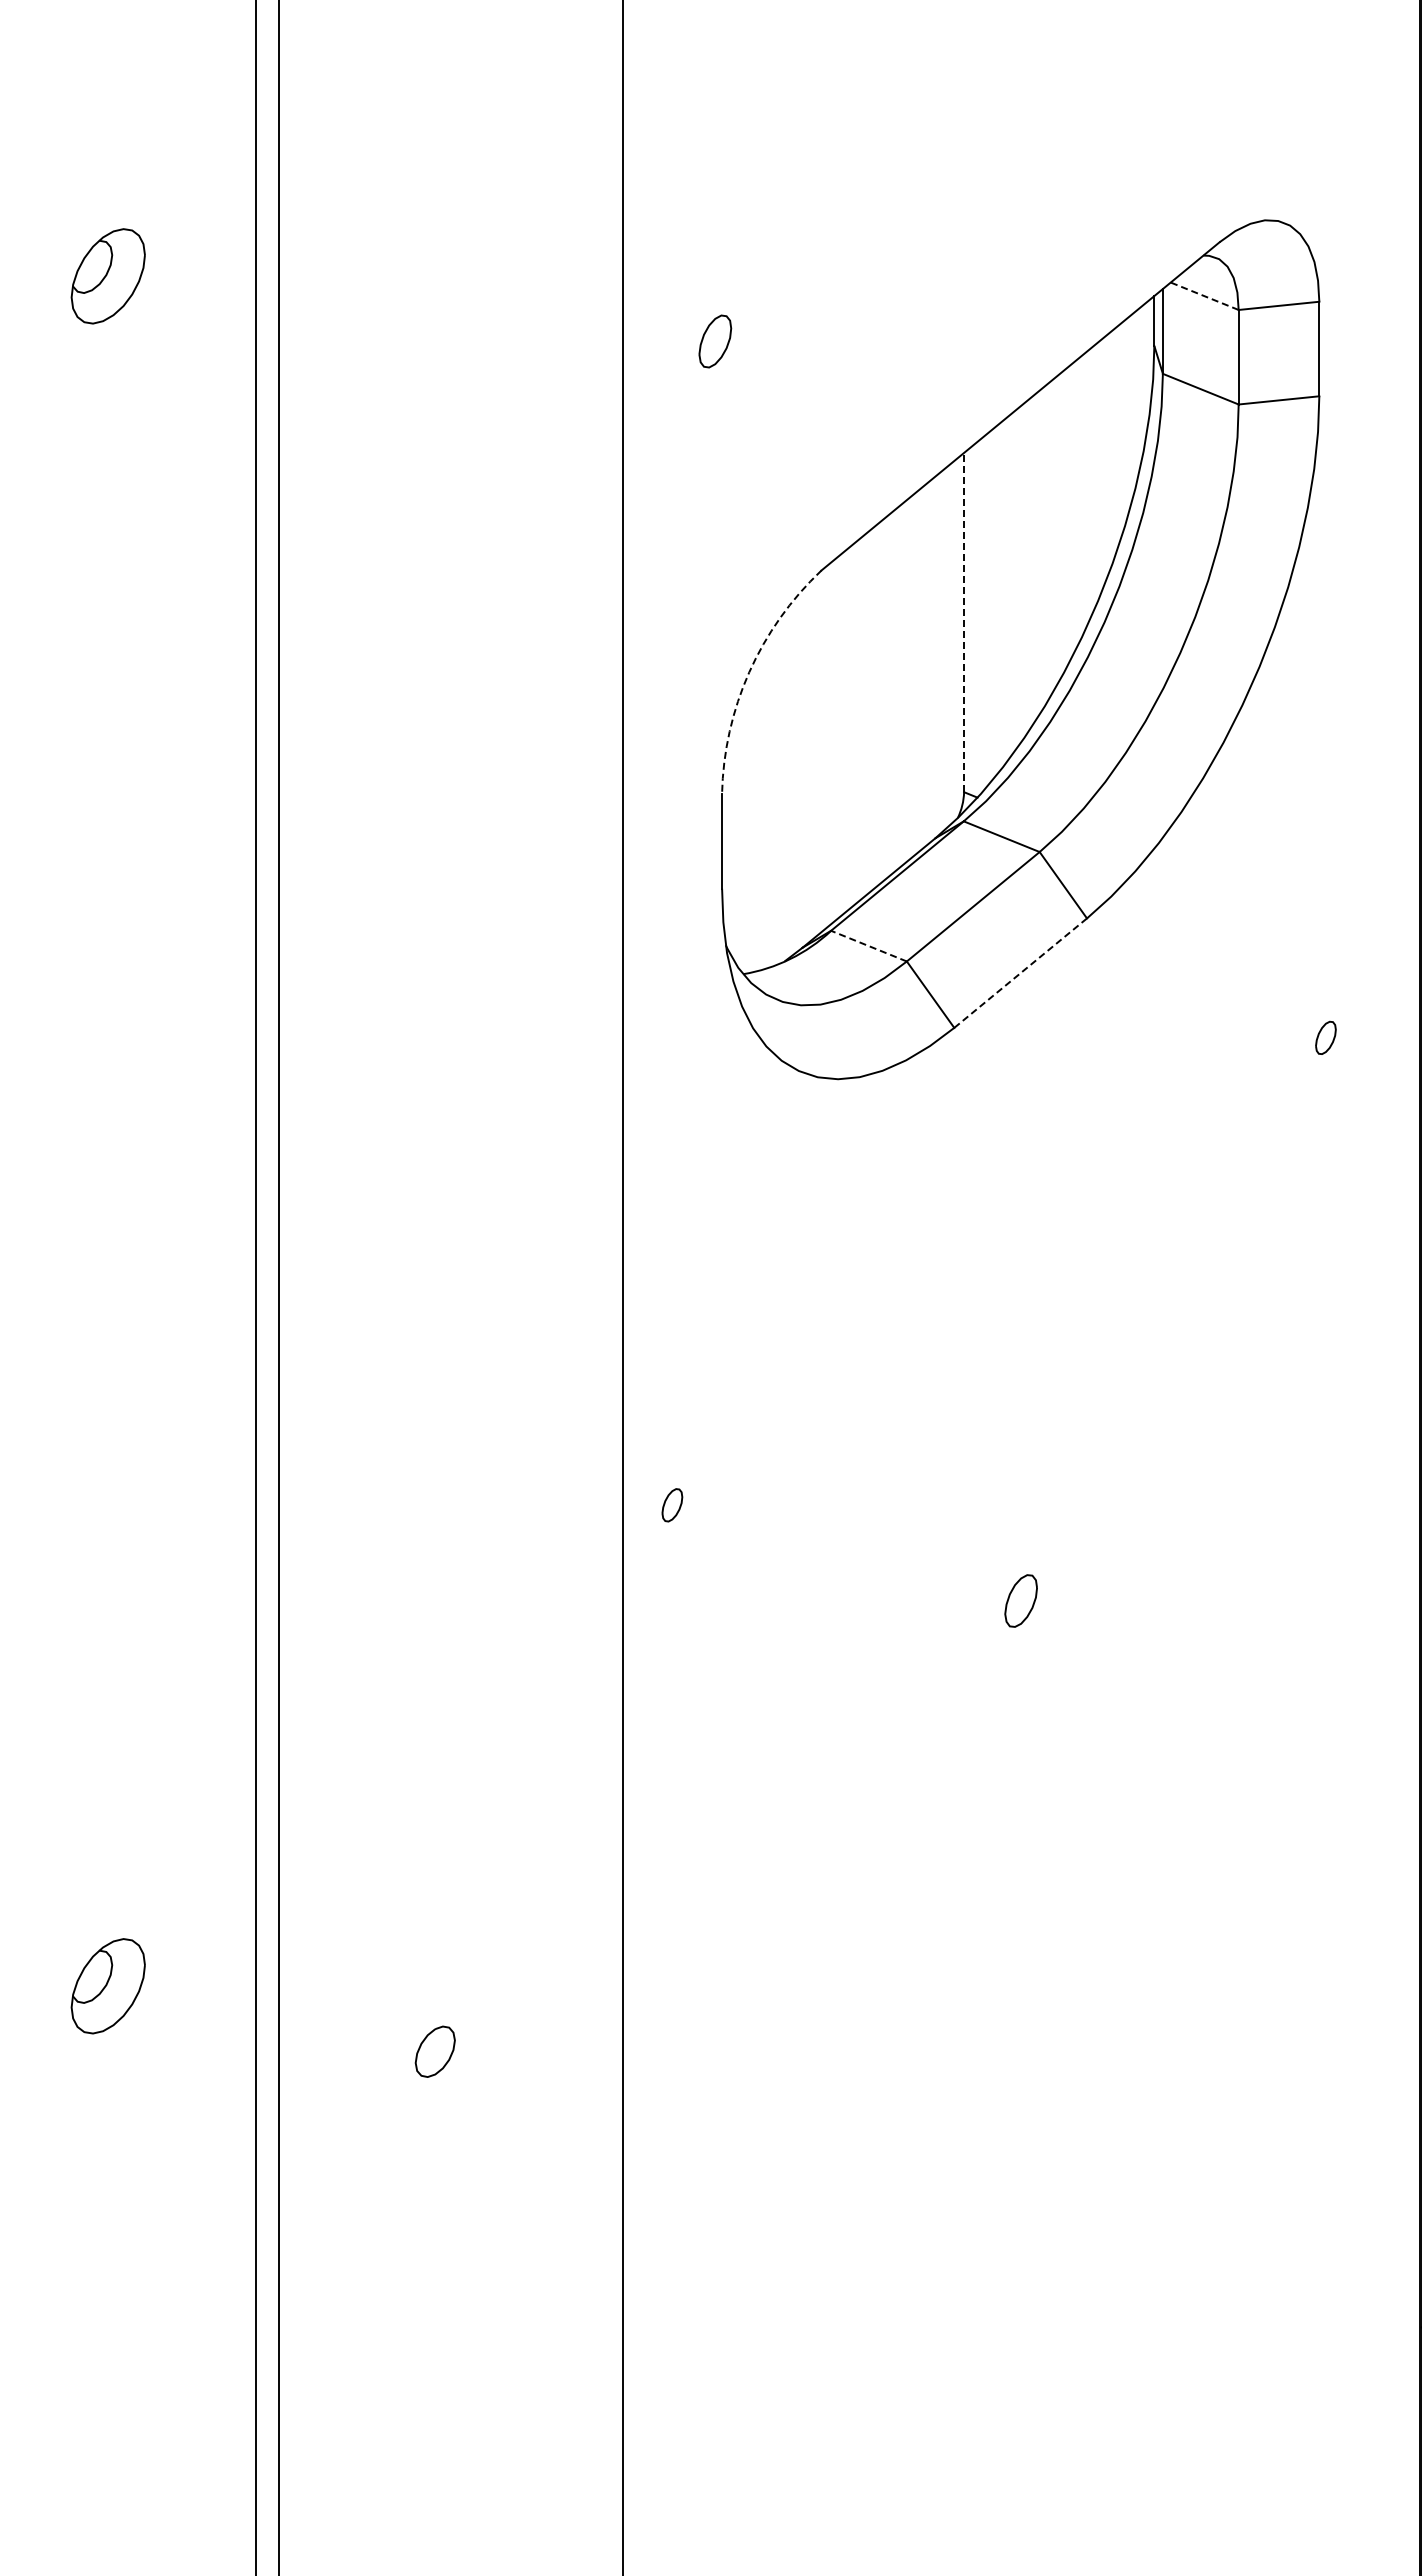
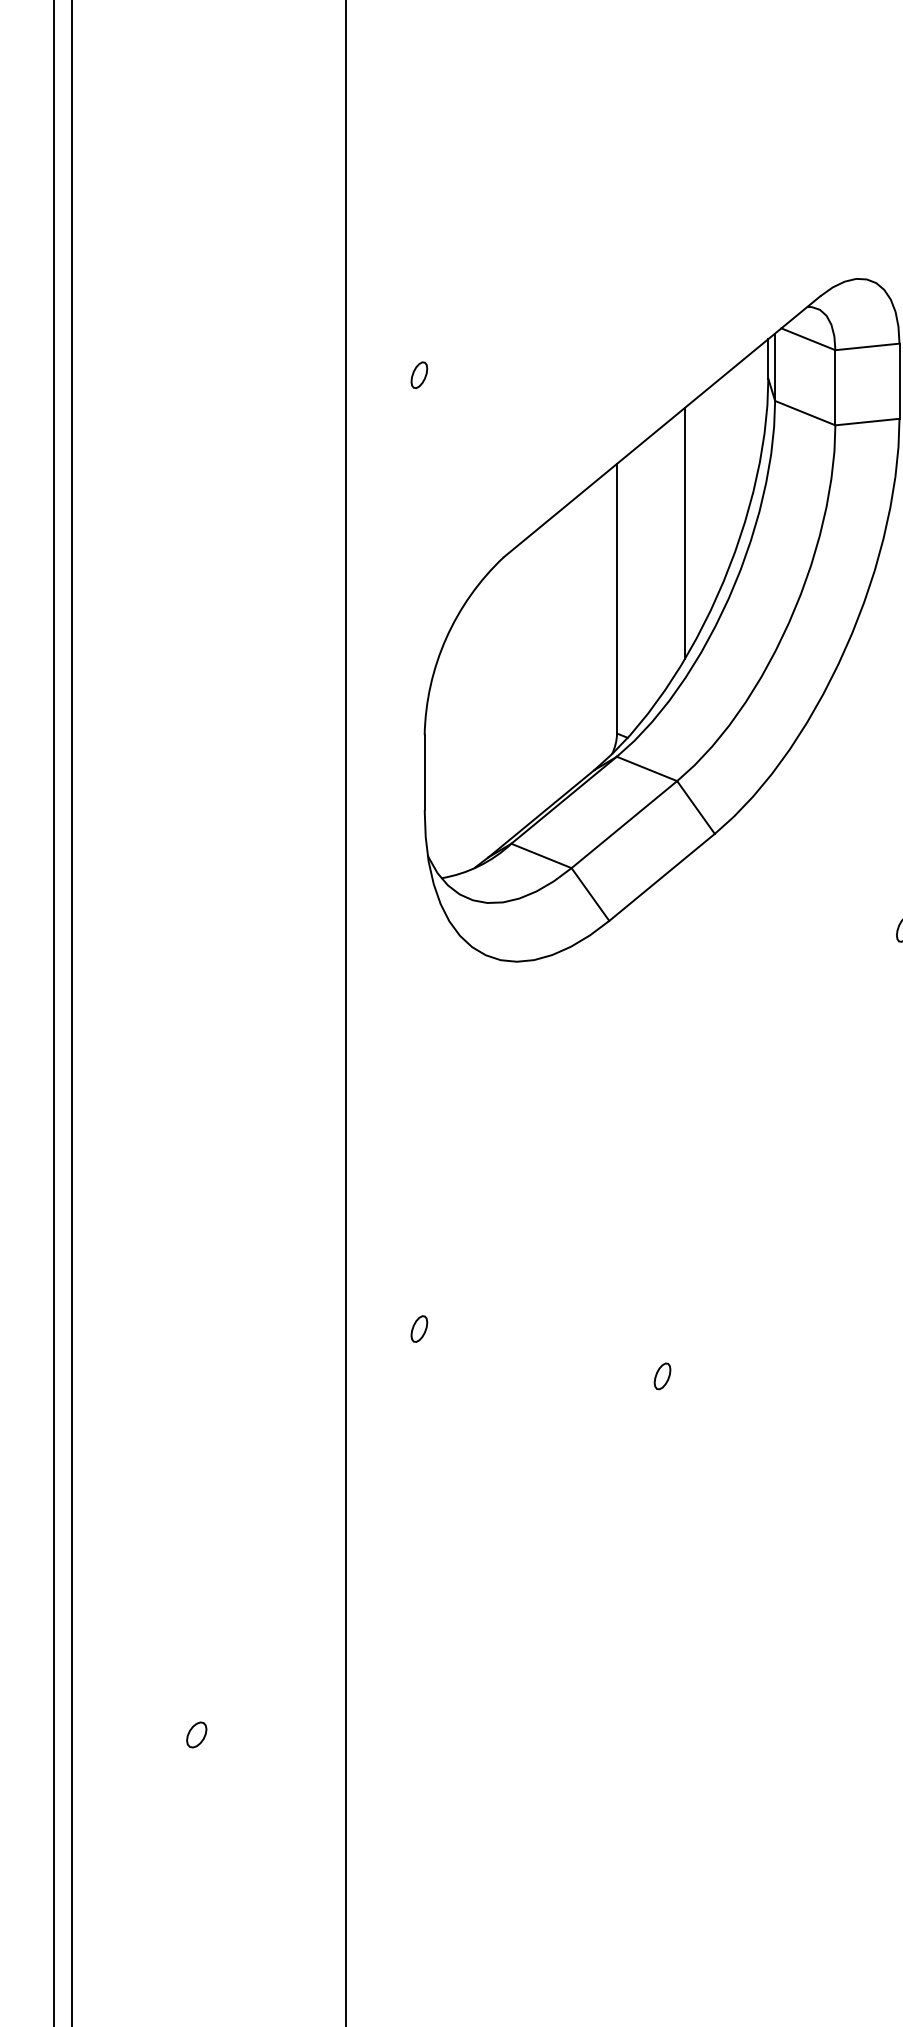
line: (1204, 296) -> (808, 339), dashed -> solid
part: (715, 341) -> (419, 375), size x0.62
line: (1049, 540) -> (684, 533), added
line: (964, 622) -> (617, 598), dashed -> solid
arc: (749, 672) -> (446, 638), dashed -> solid
line: (868, 946) -> (541, 856), dashed -> solid
line: (1020, 973) -> (661, 877), dashed -> solid
part: (672, 1505) -> (419, 1329), moved
part: (1021, 1600) -> (662, 1376), size x0.62
part: (435, 2051) -> (196, 1734), size x0.62

